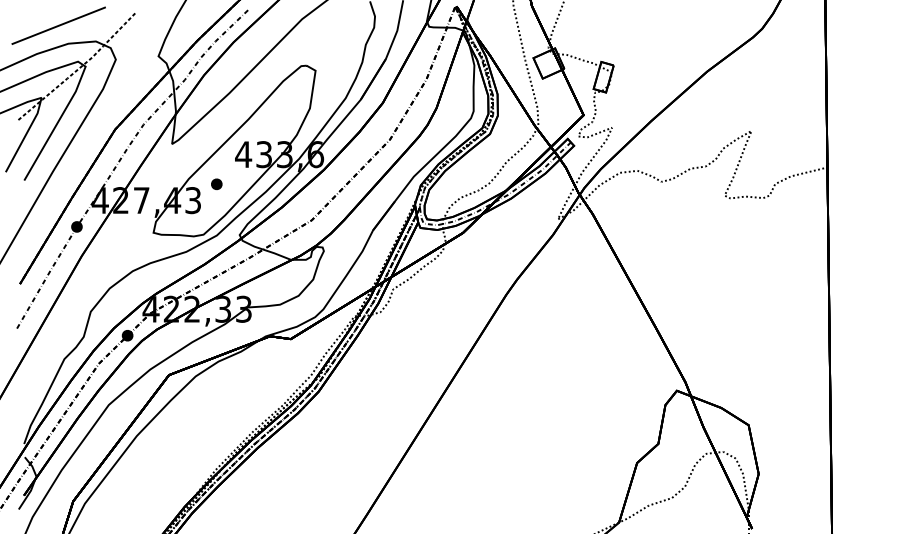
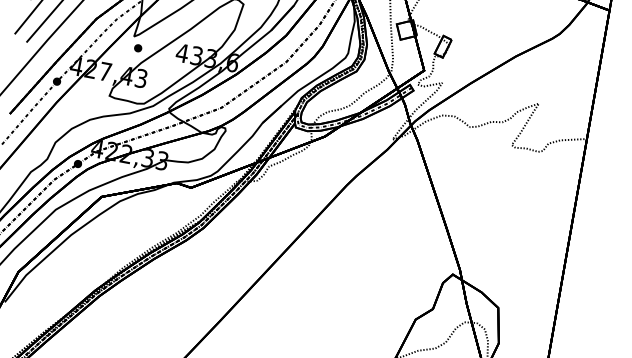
part: (216, 183) -> (138, 47), moved

